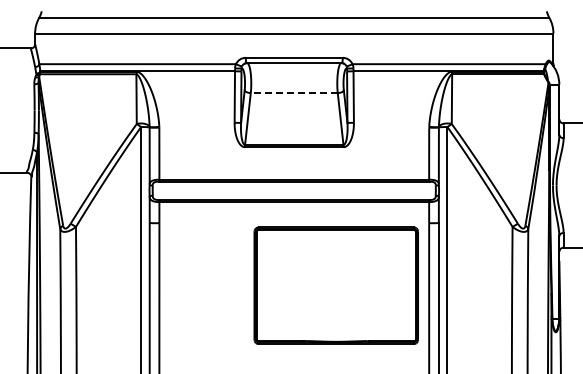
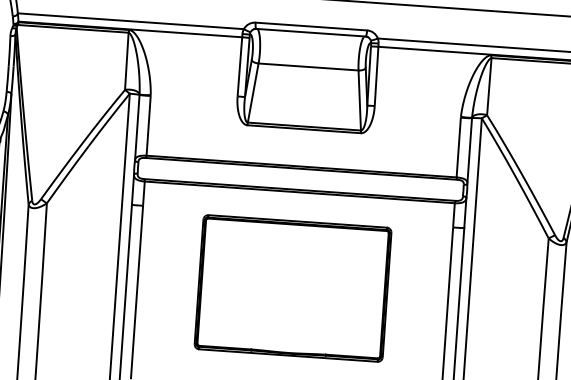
line: (293, 93) -> (307, 67), dashed -> solid
part: (335, 285) -> (292, 288), moved

